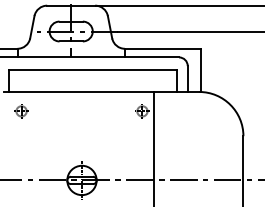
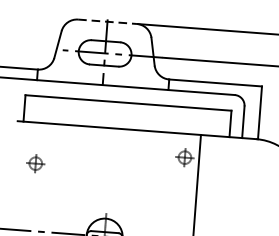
line: (71, 5) -> (107, 21), solid -> dashed
part: (21, 111) -> (35, 163), moved

